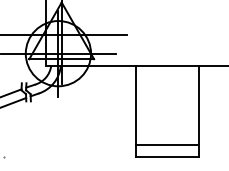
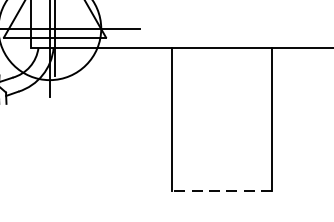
line: (167, 144) -> (221, 171), removed
line: (167, 156) -> (221, 190), solid -> dashed

